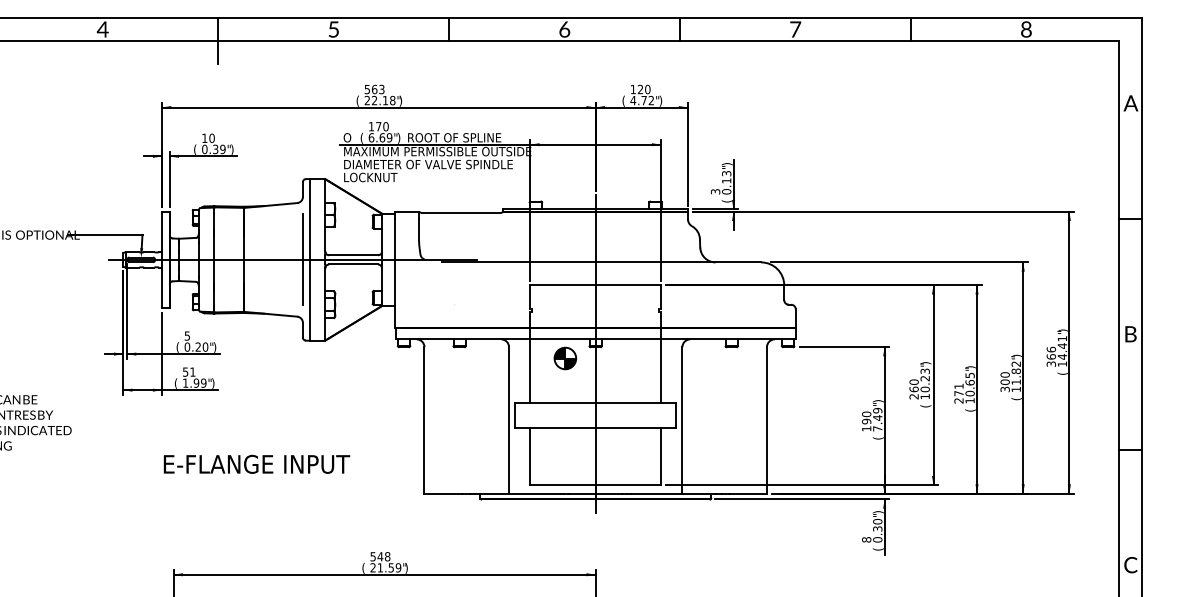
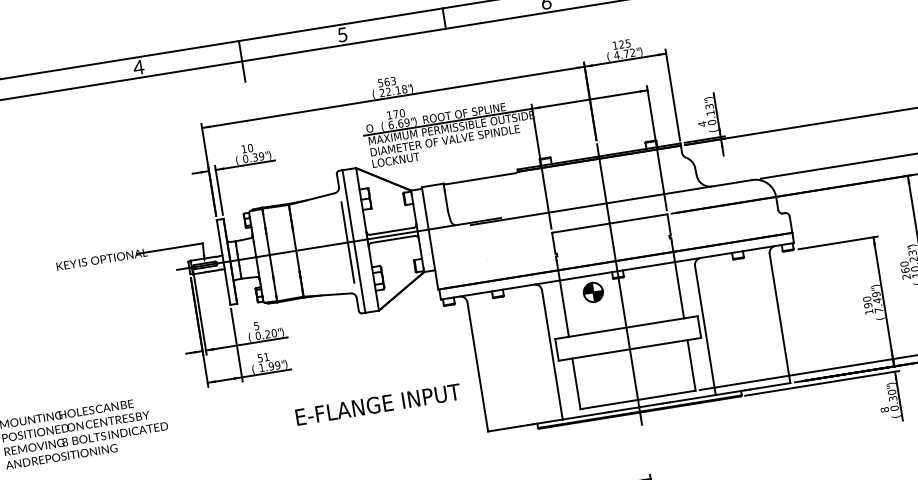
text: (647, 89) -> (627, 43), 120 -> 125
text: (715, 191) -> (702, 123), 3 -> 4
text: (256, 463) -> (377, 403), moved

